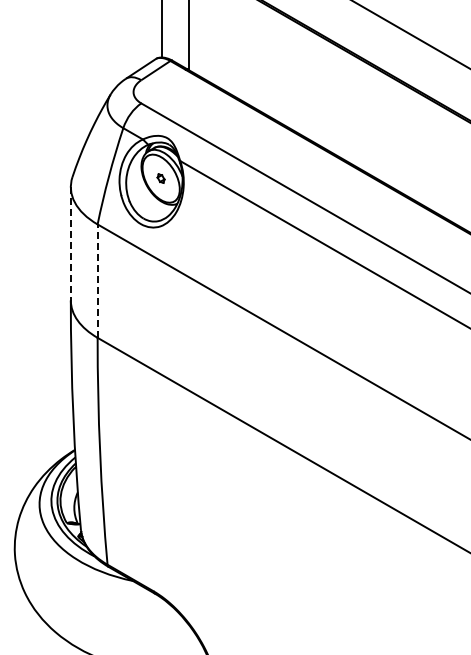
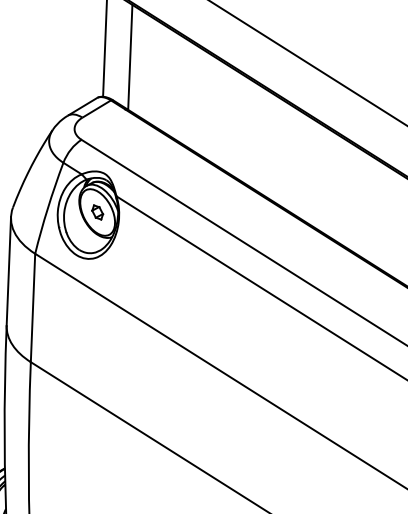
part: (160, 178) -> (97, 212), size x1.67
line: (70, 243) -> (8, 270), dashed -> solid
line: (97, 281) -> (32, 308), dashed -> solid

